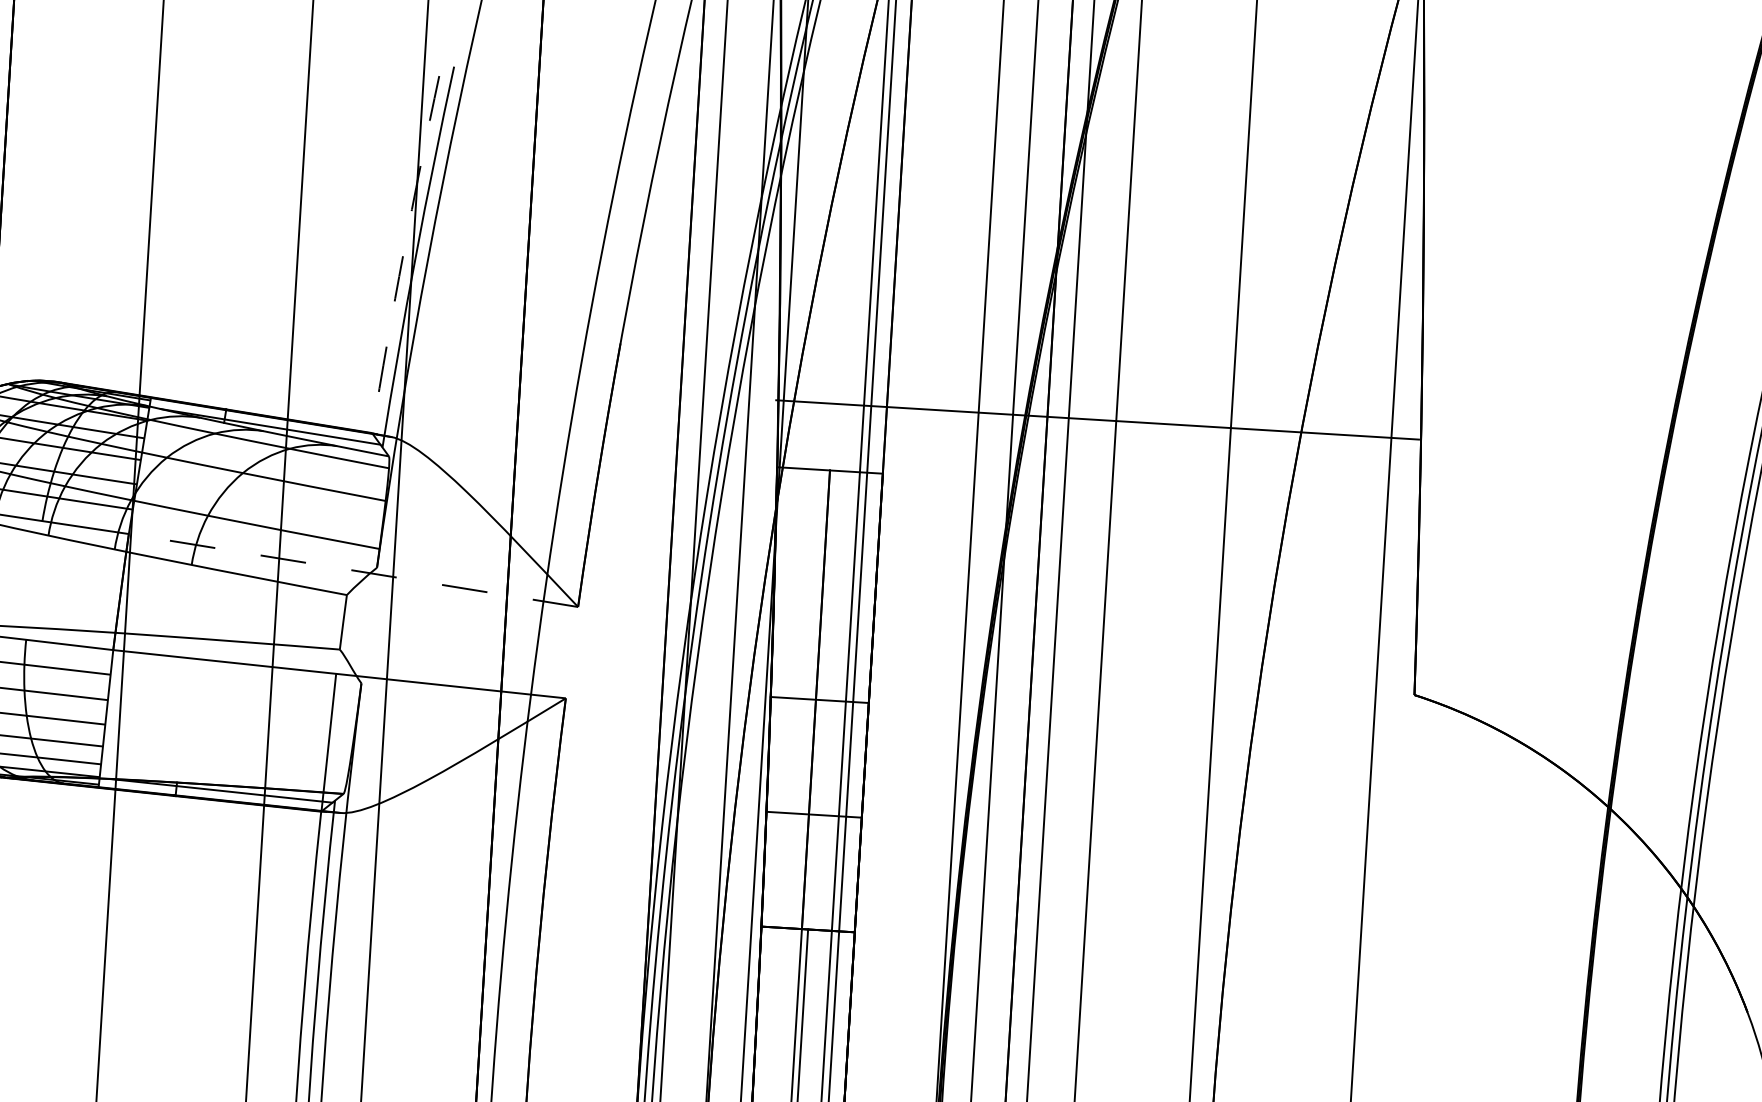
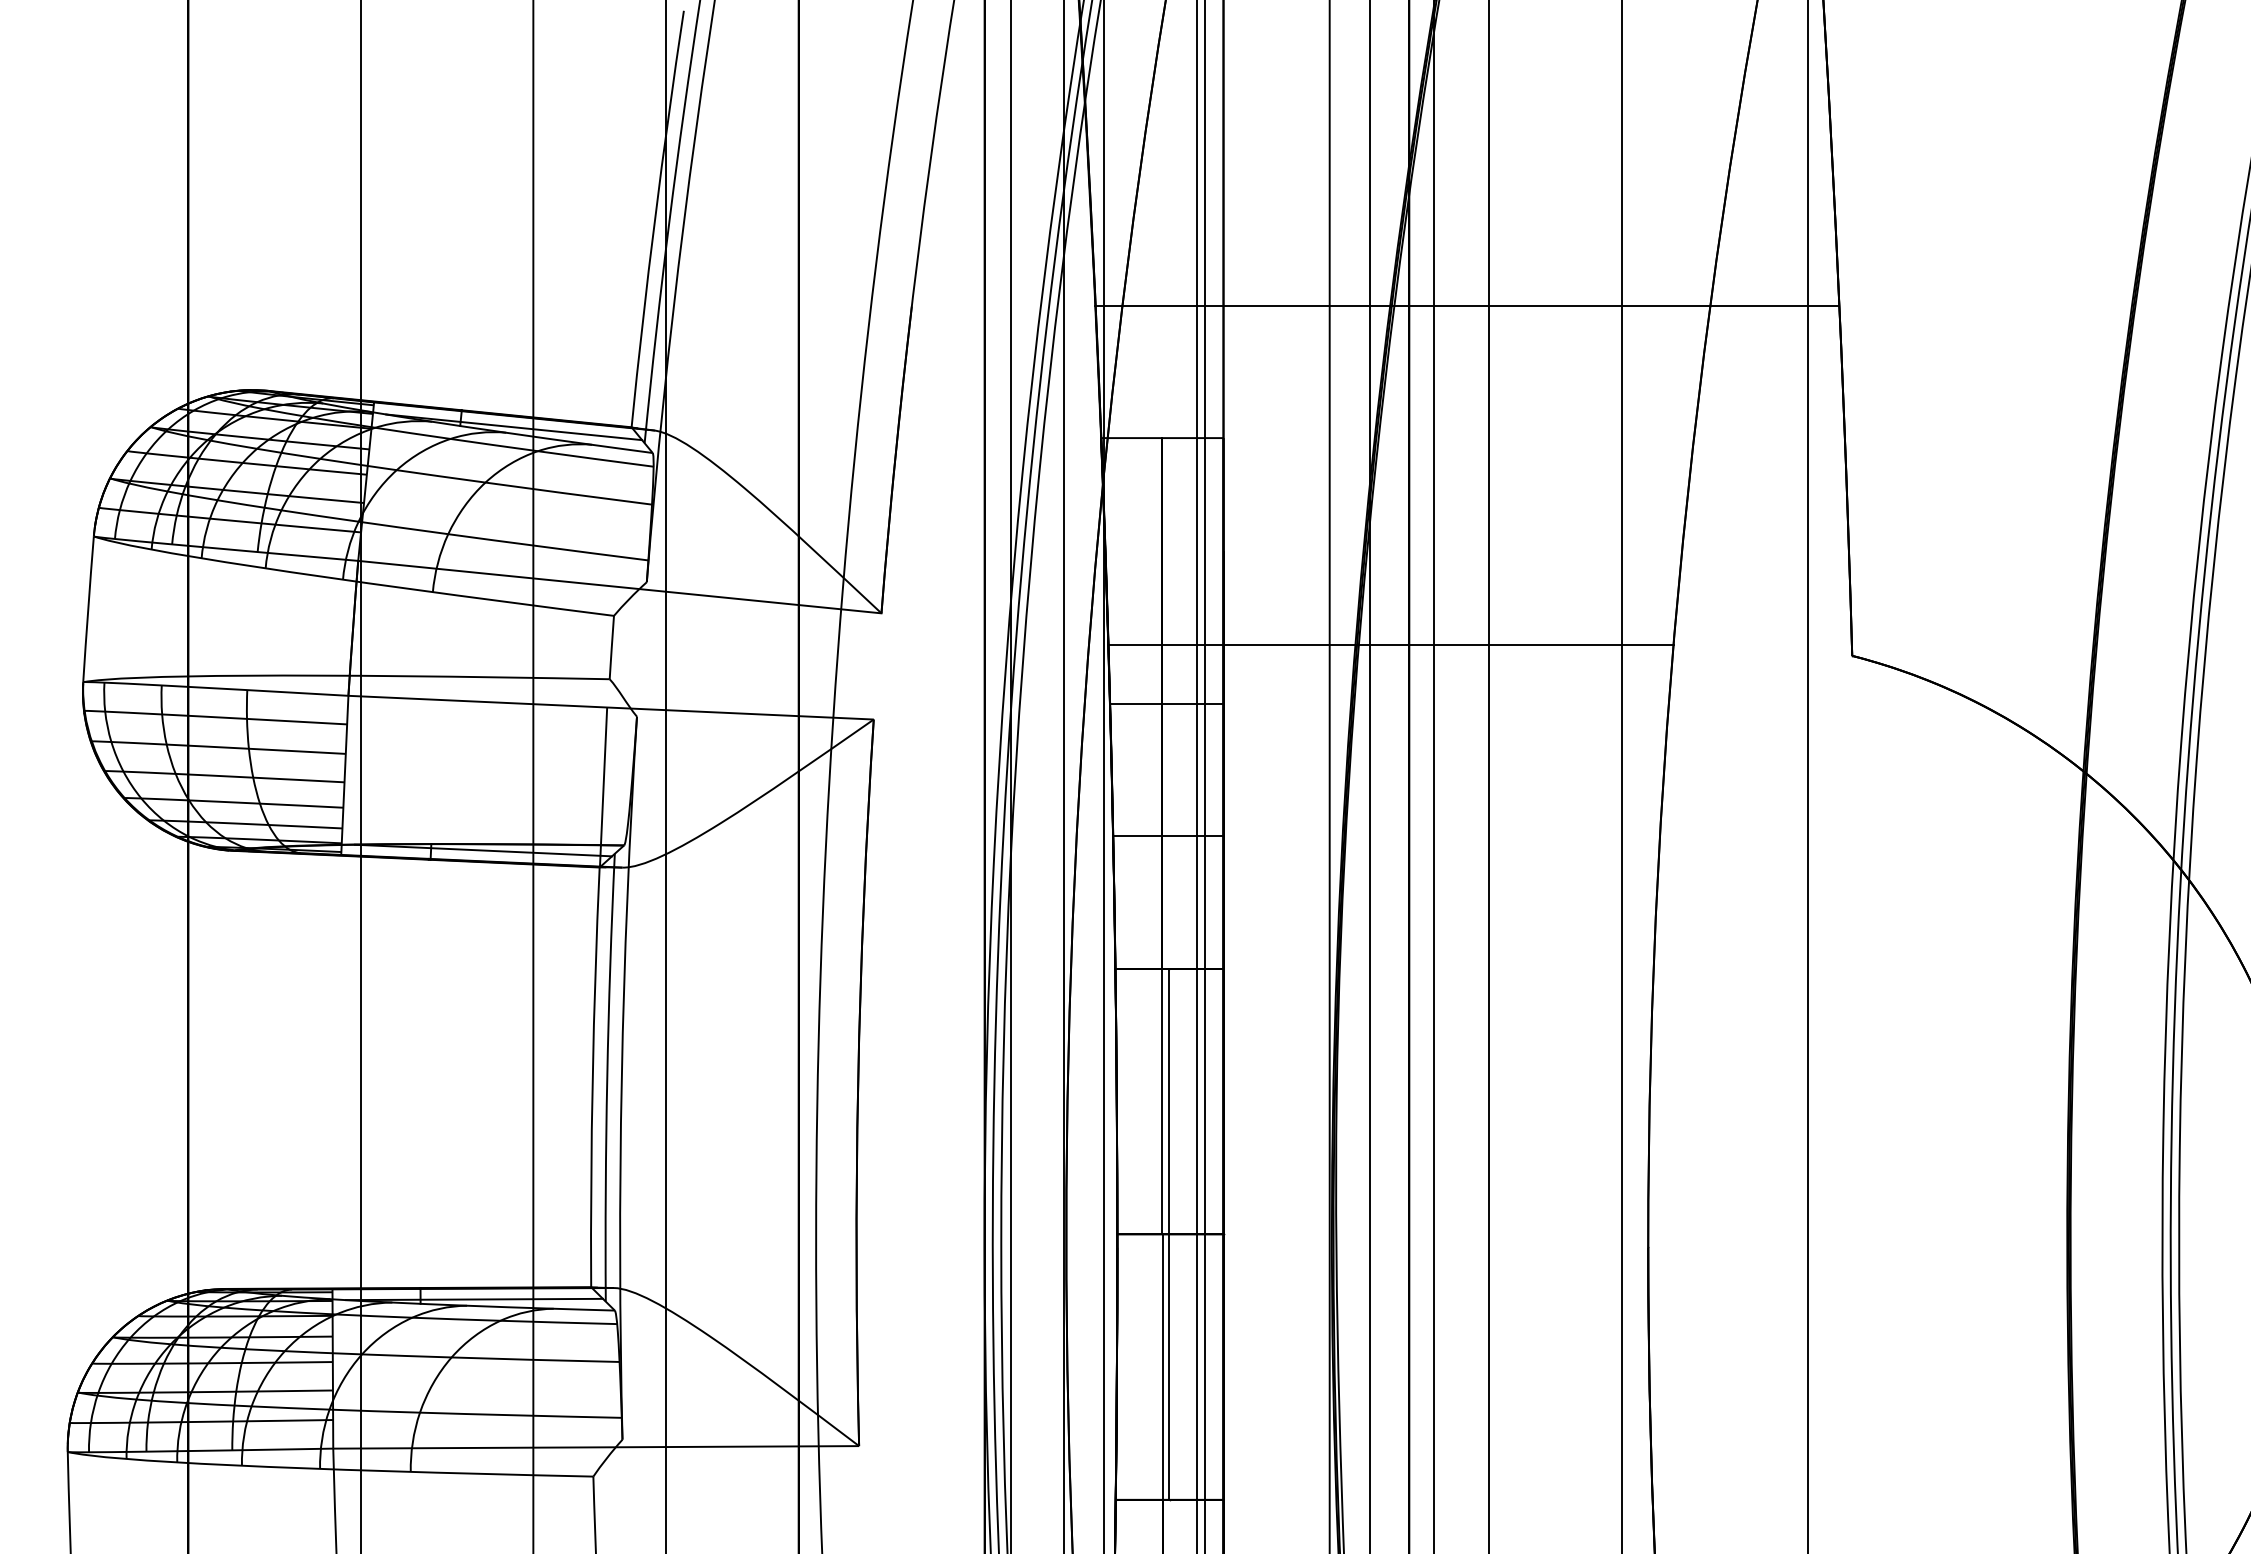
arc: (403, 253) -> (655, 218), dashed -> solid
line: (1097, 419) -> (1467, 305), moved
line: (353, 570) -> (619, 587), dashed -> solid
line: (1016, 661) -> (1390, 645), added

